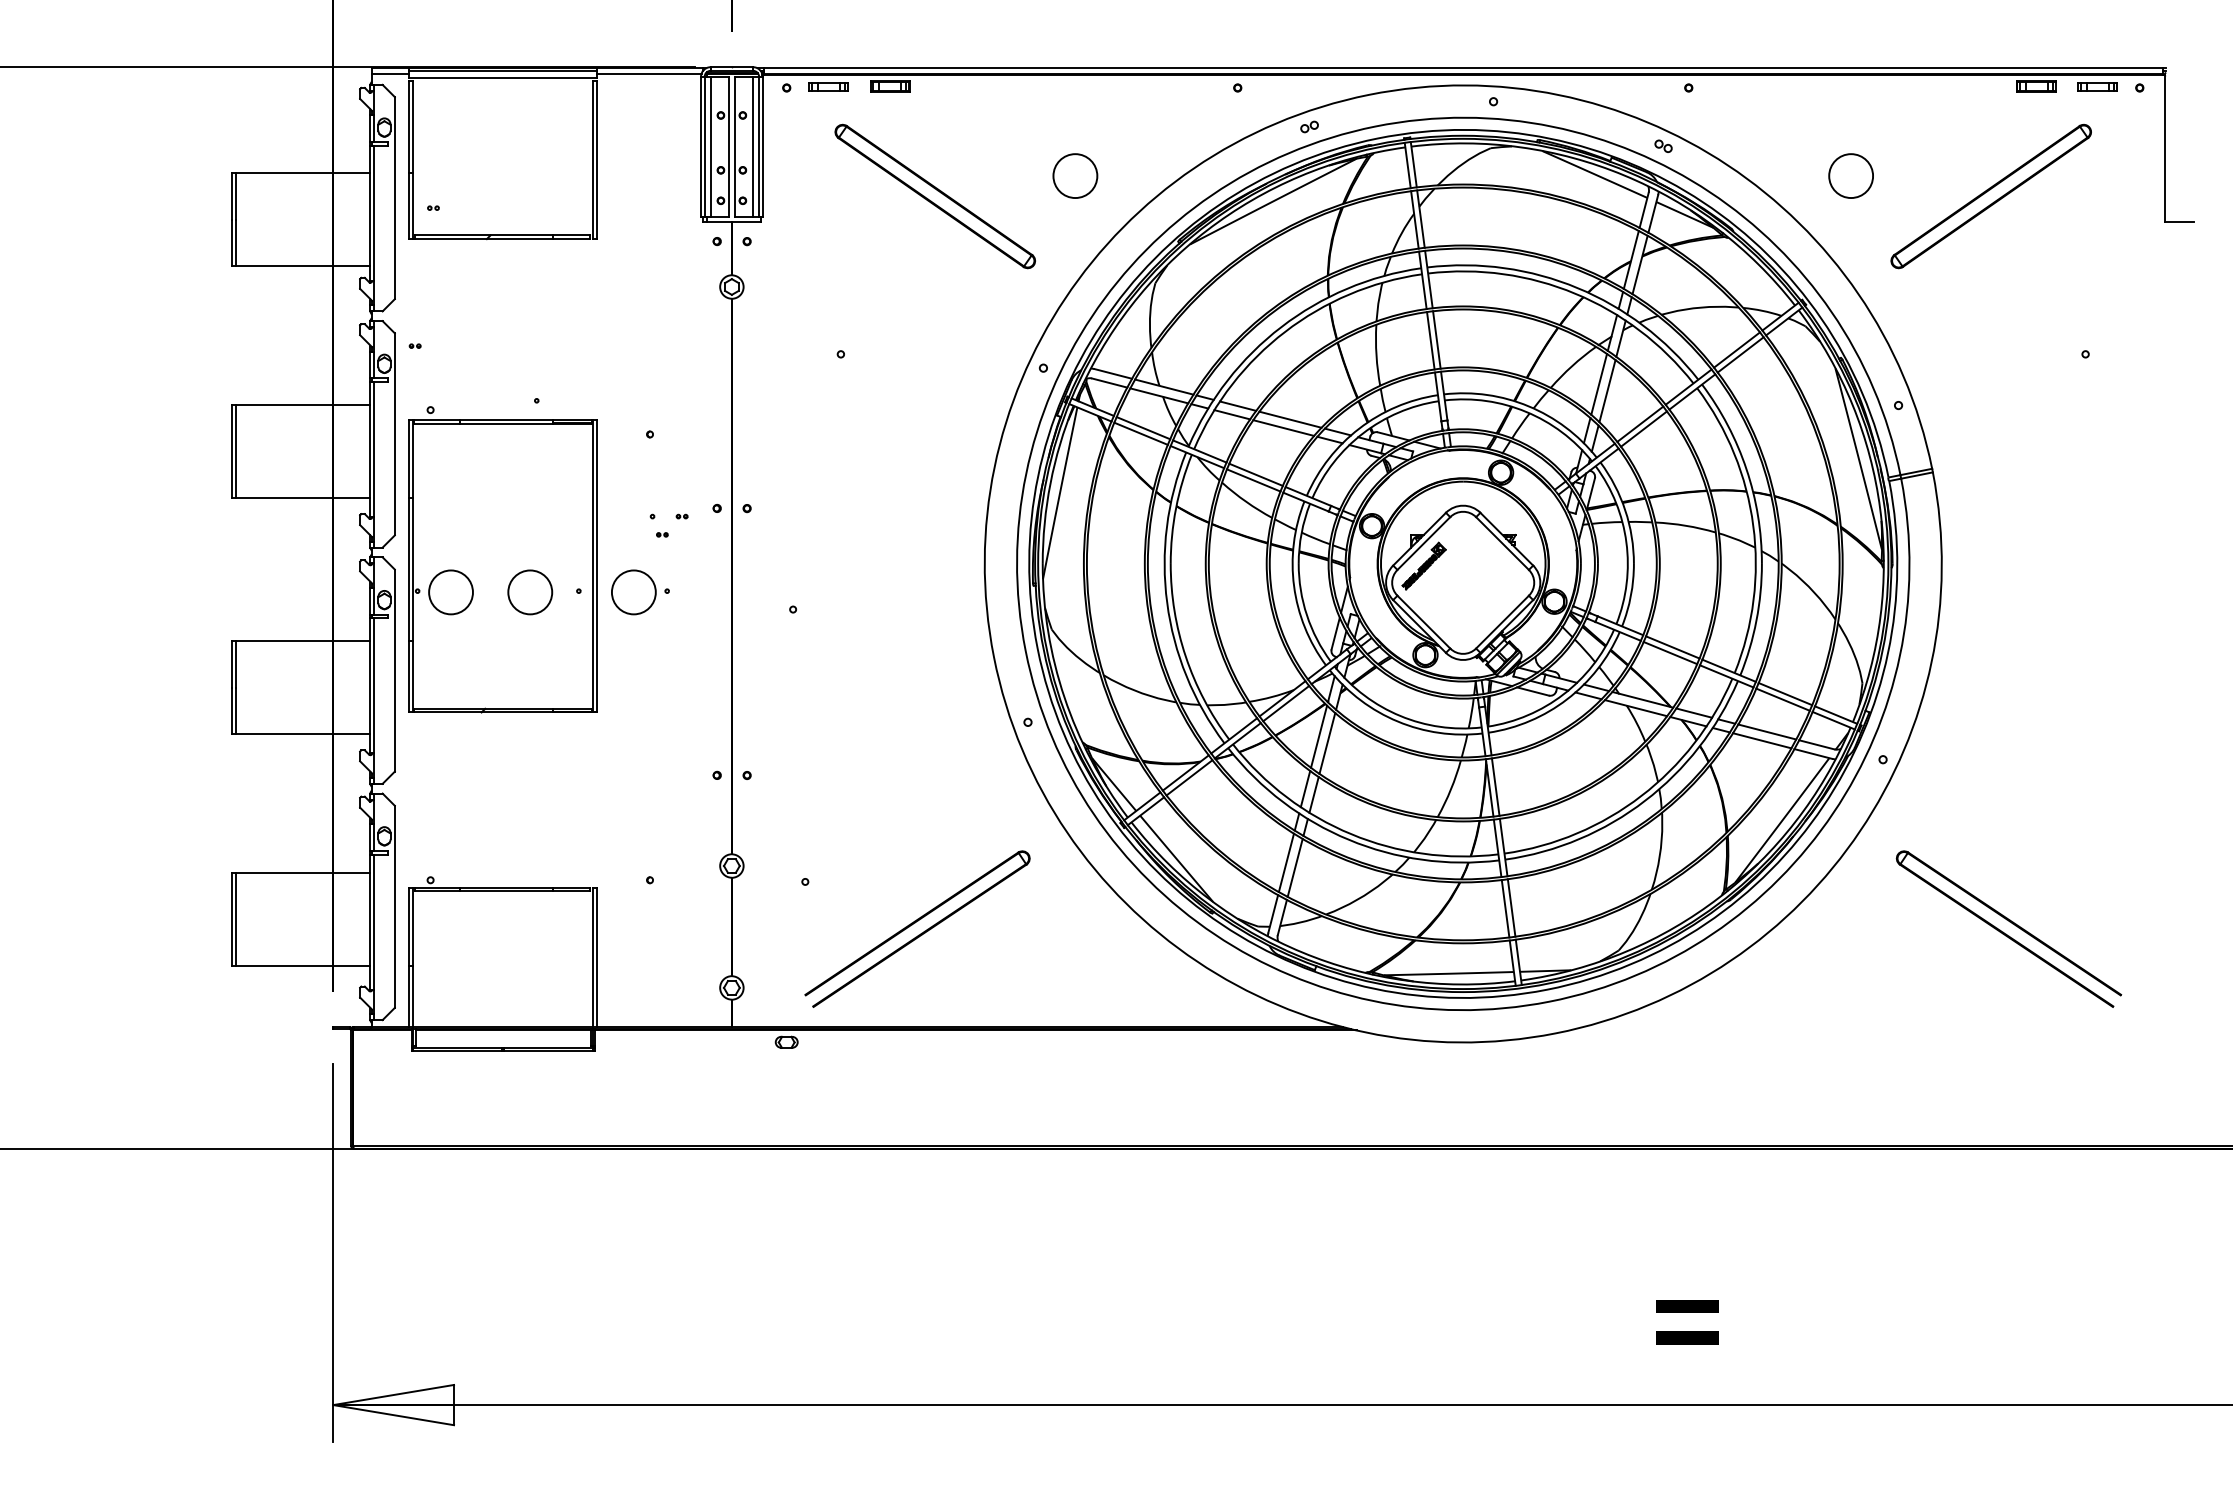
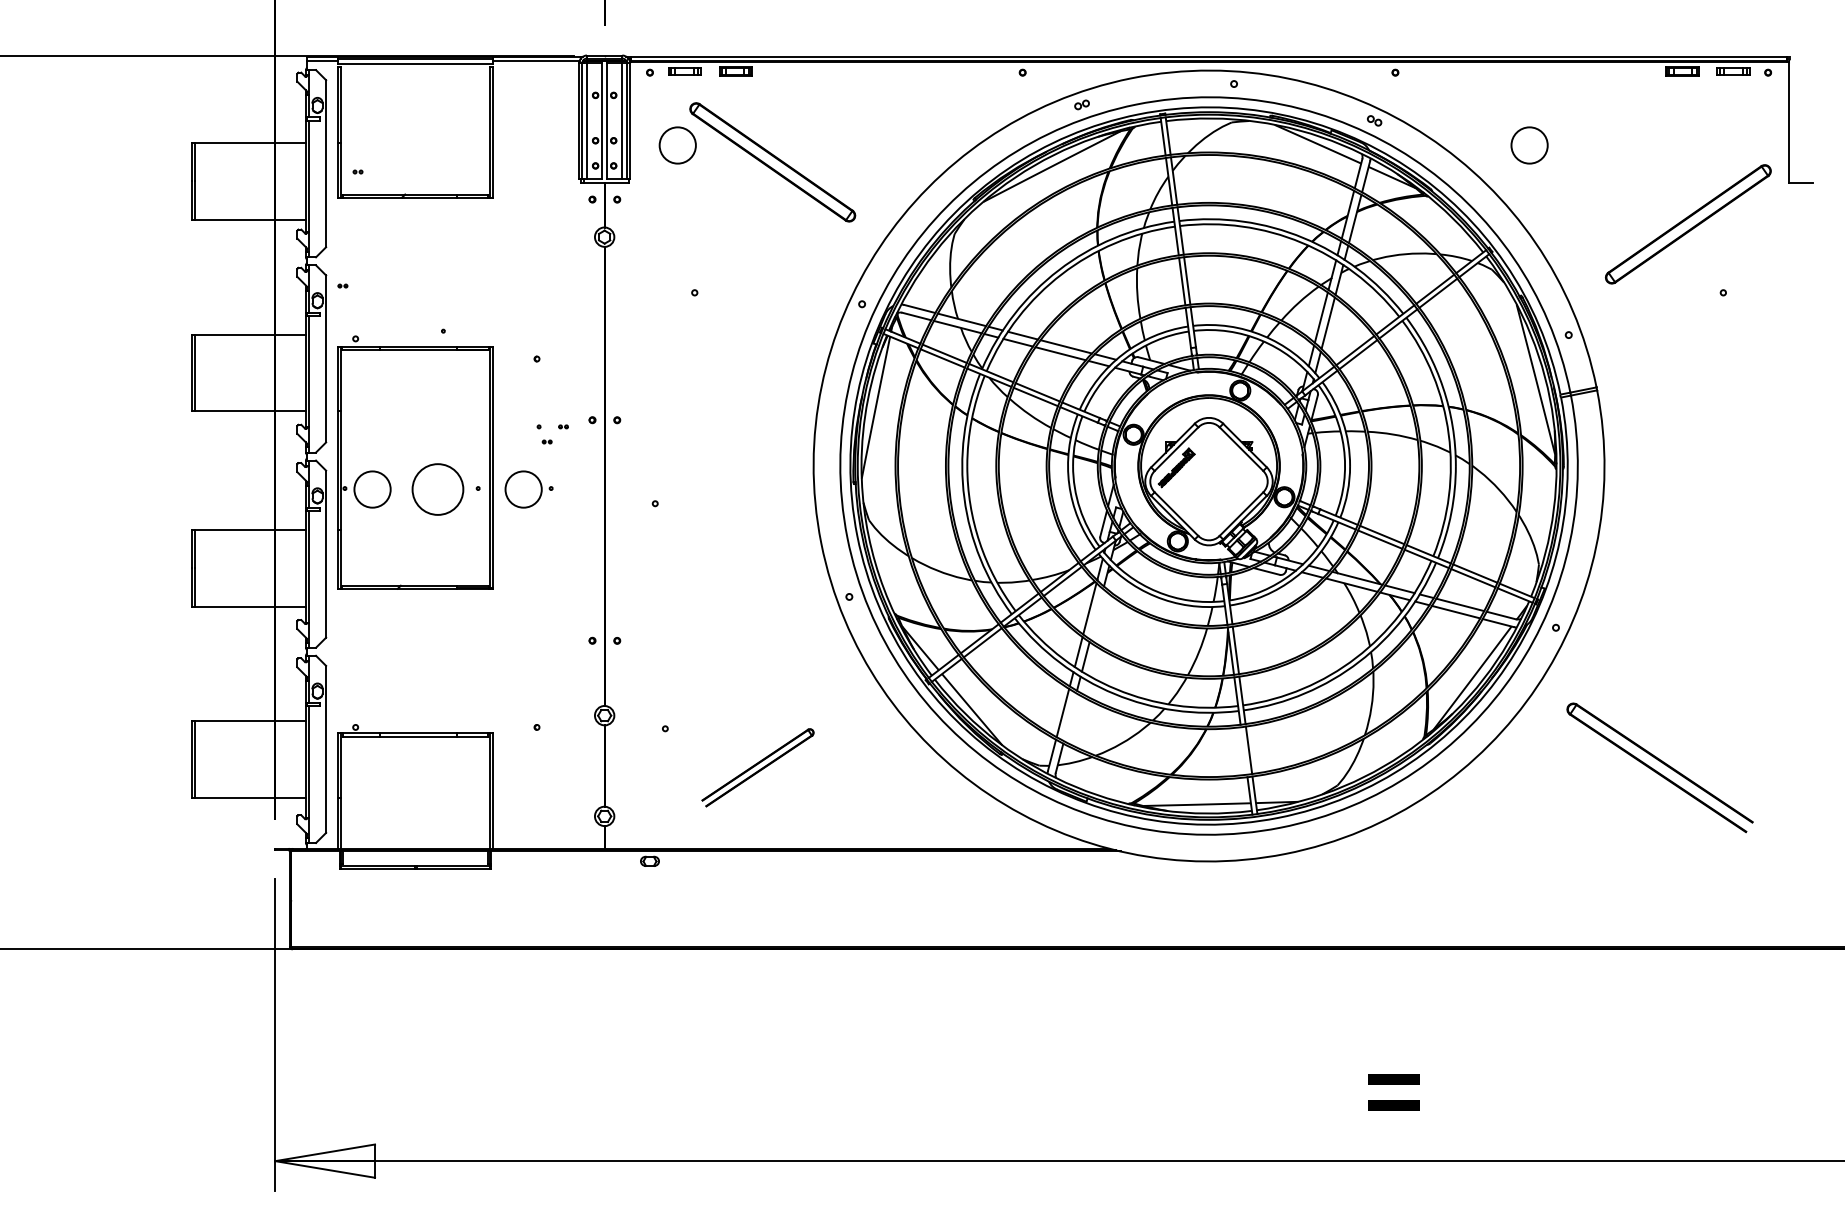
circle: (1075, 175) -> (677, 145), moved
part: (1990, 196) -> (1687, 224), moved
circle: (530, 592) -> (438, 489), size x1.4
line: (1327, 743) -> (1096, 614), removed
line: (1294, 867) -> (1069, 716), removed
line: (1505, 908) -> (1243, 750), removed
part: (917, 928) -> (758, 767), size x0.6

